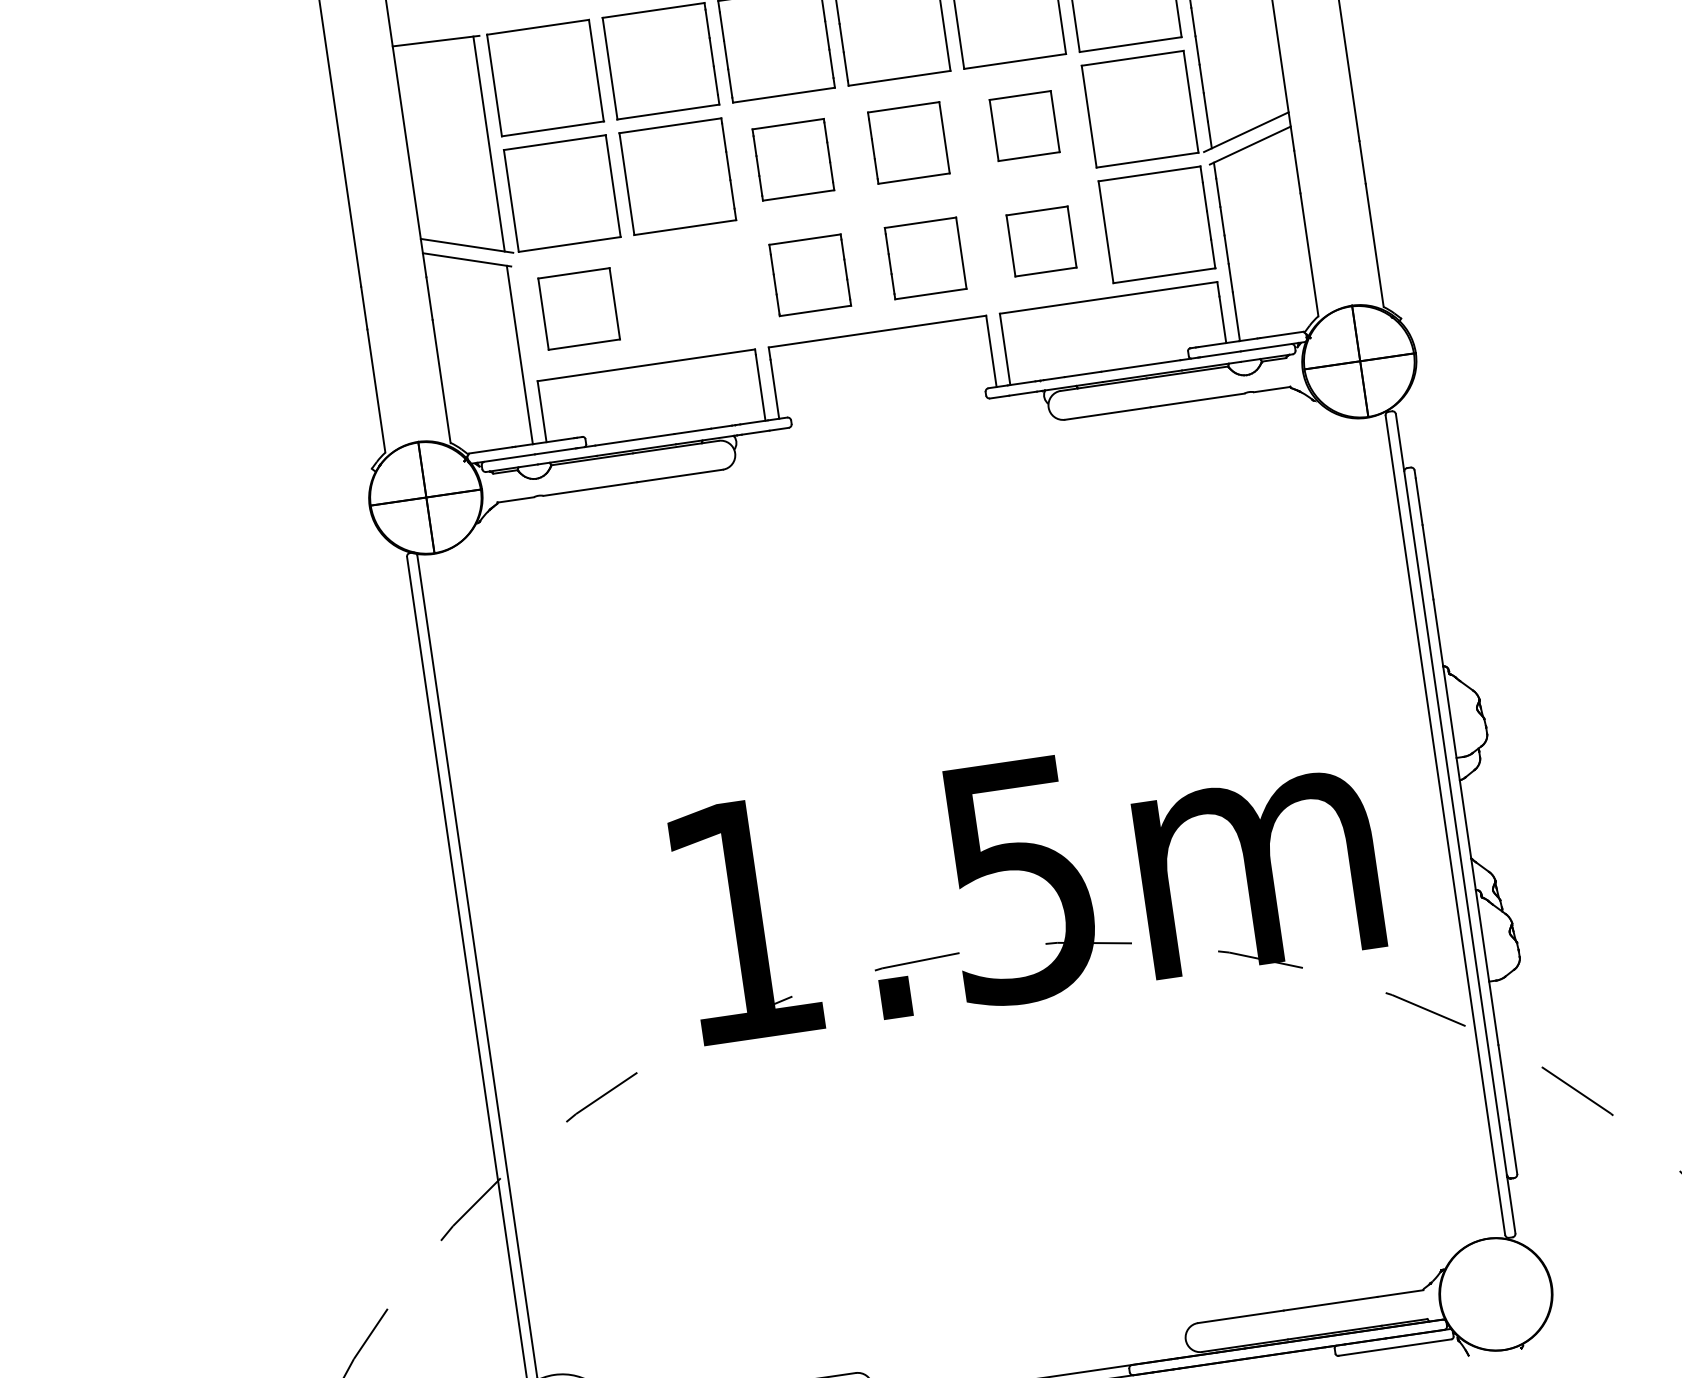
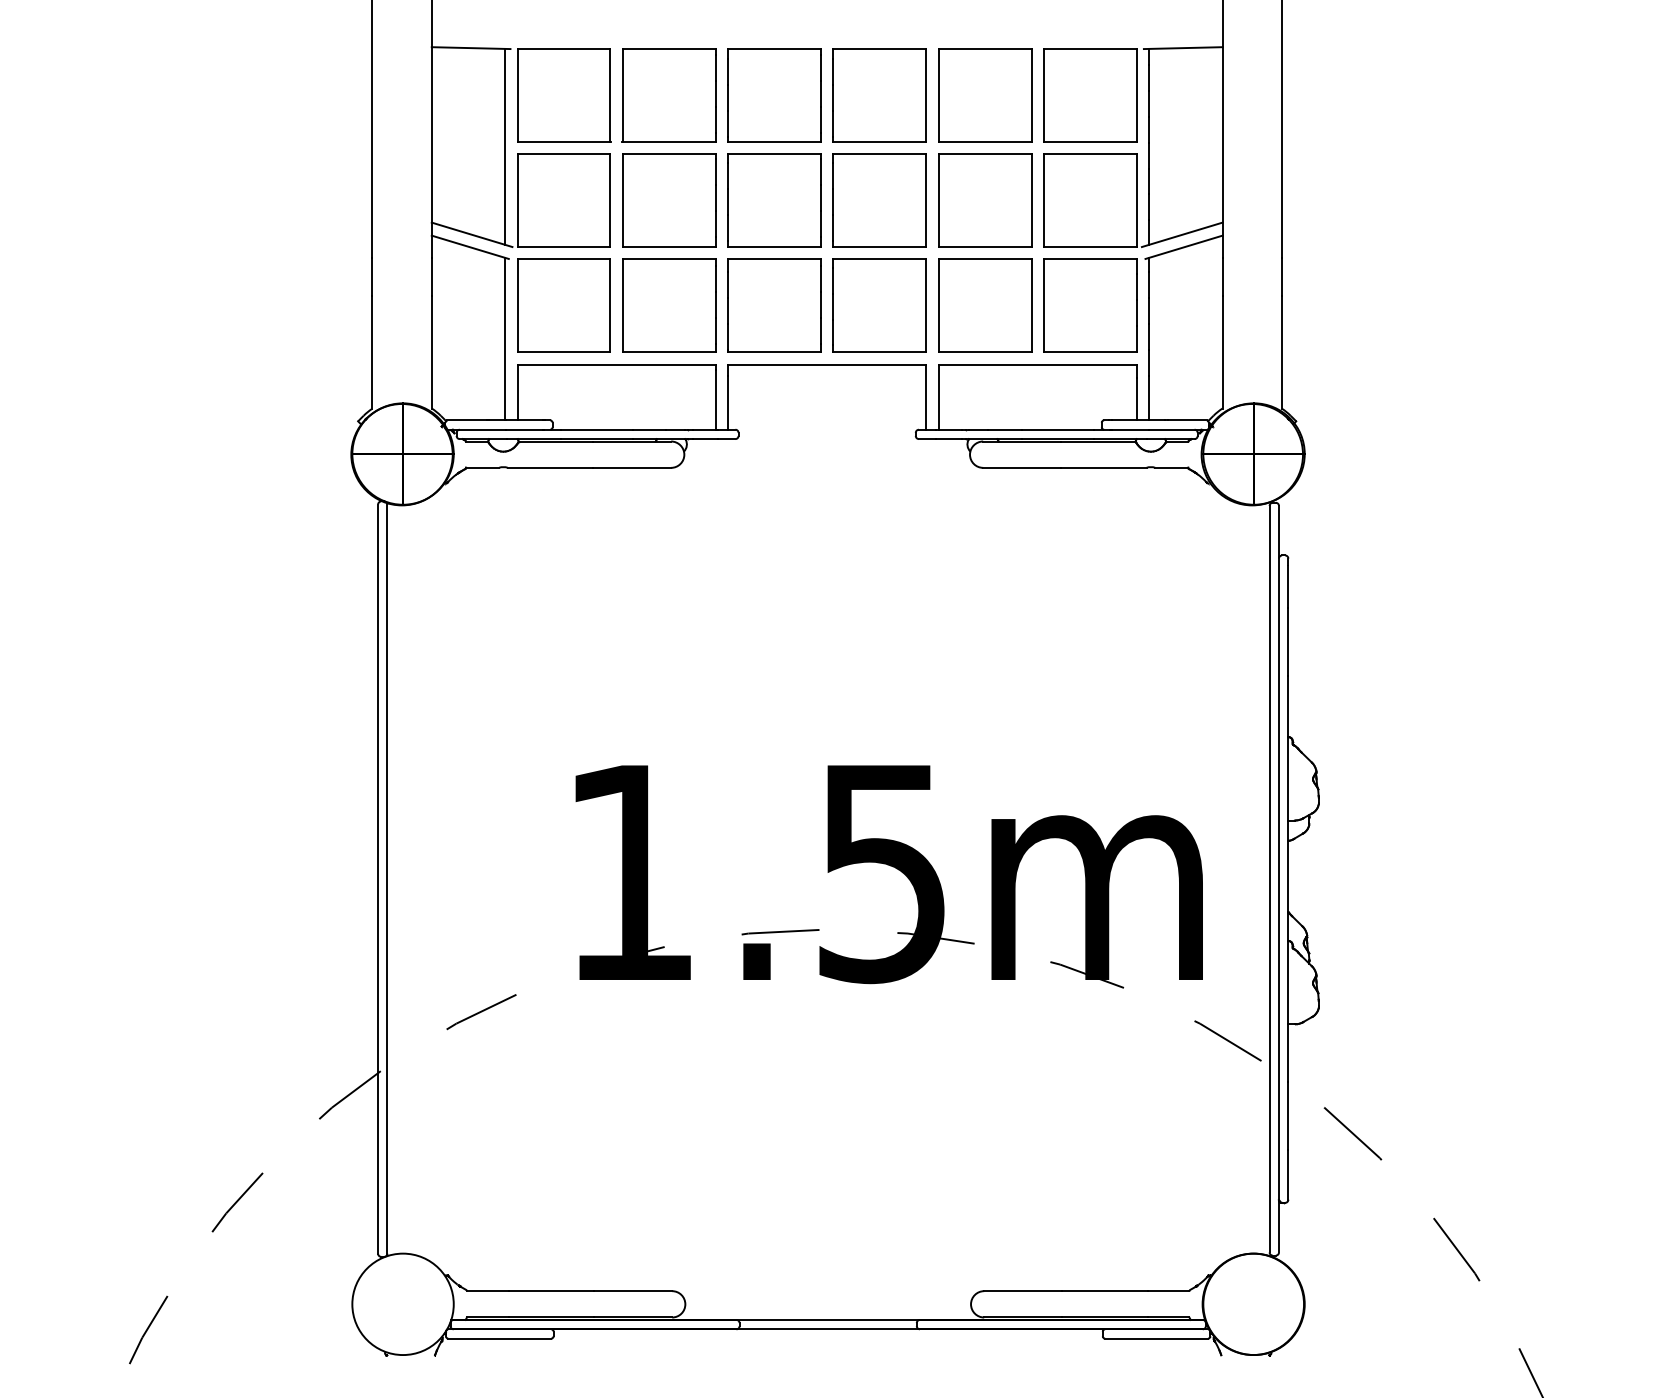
part: (1024, 126) -> (985, 200), size x1.67
part: (908, 142) -> (879, 200), size x1.43
part: (793, 159) -> (774, 200), size x1.43
part: (1041, 241) -> (985, 305), size x1.67
part: (925, 258) -> (879, 305), size x1.43
part: (810, 275) -> (774, 305), size x1.43
part: (694, 291) -> (669, 305), added
part: (578, 308) -> (563, 305), size x1.43

